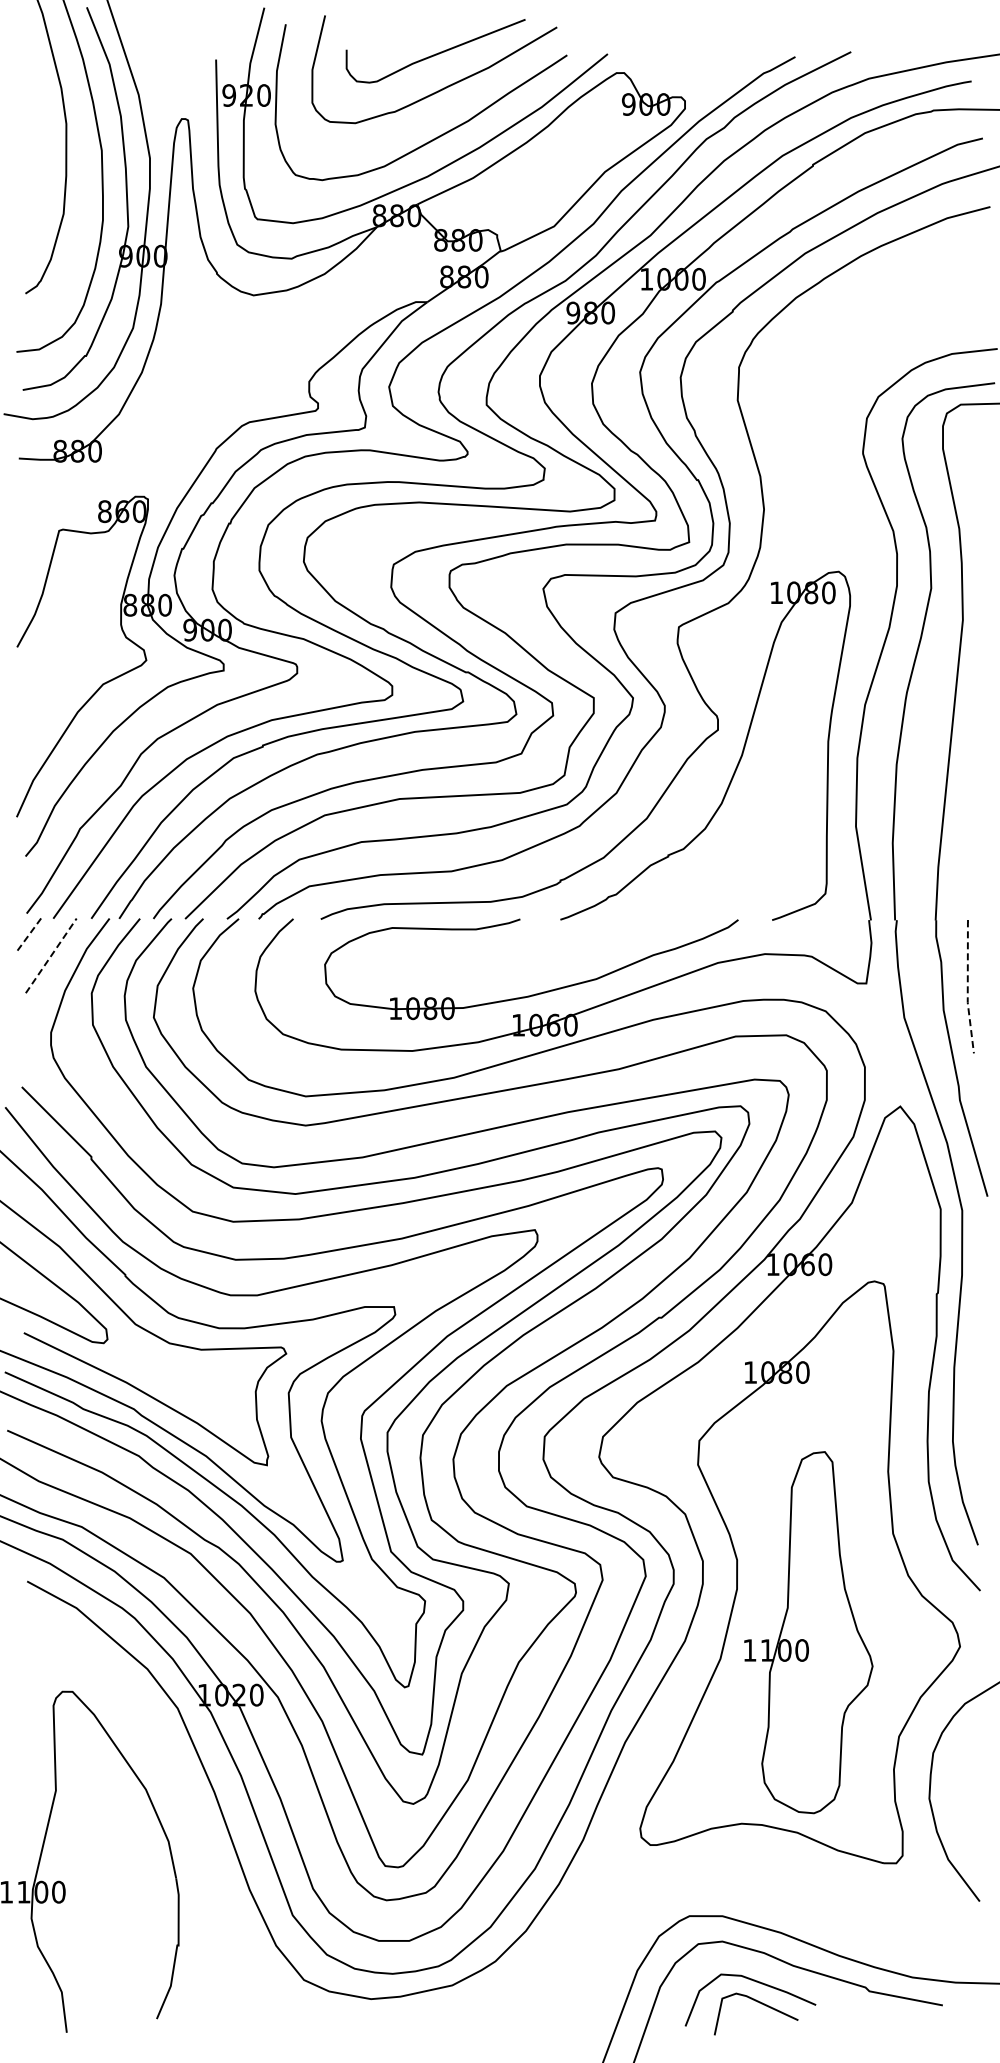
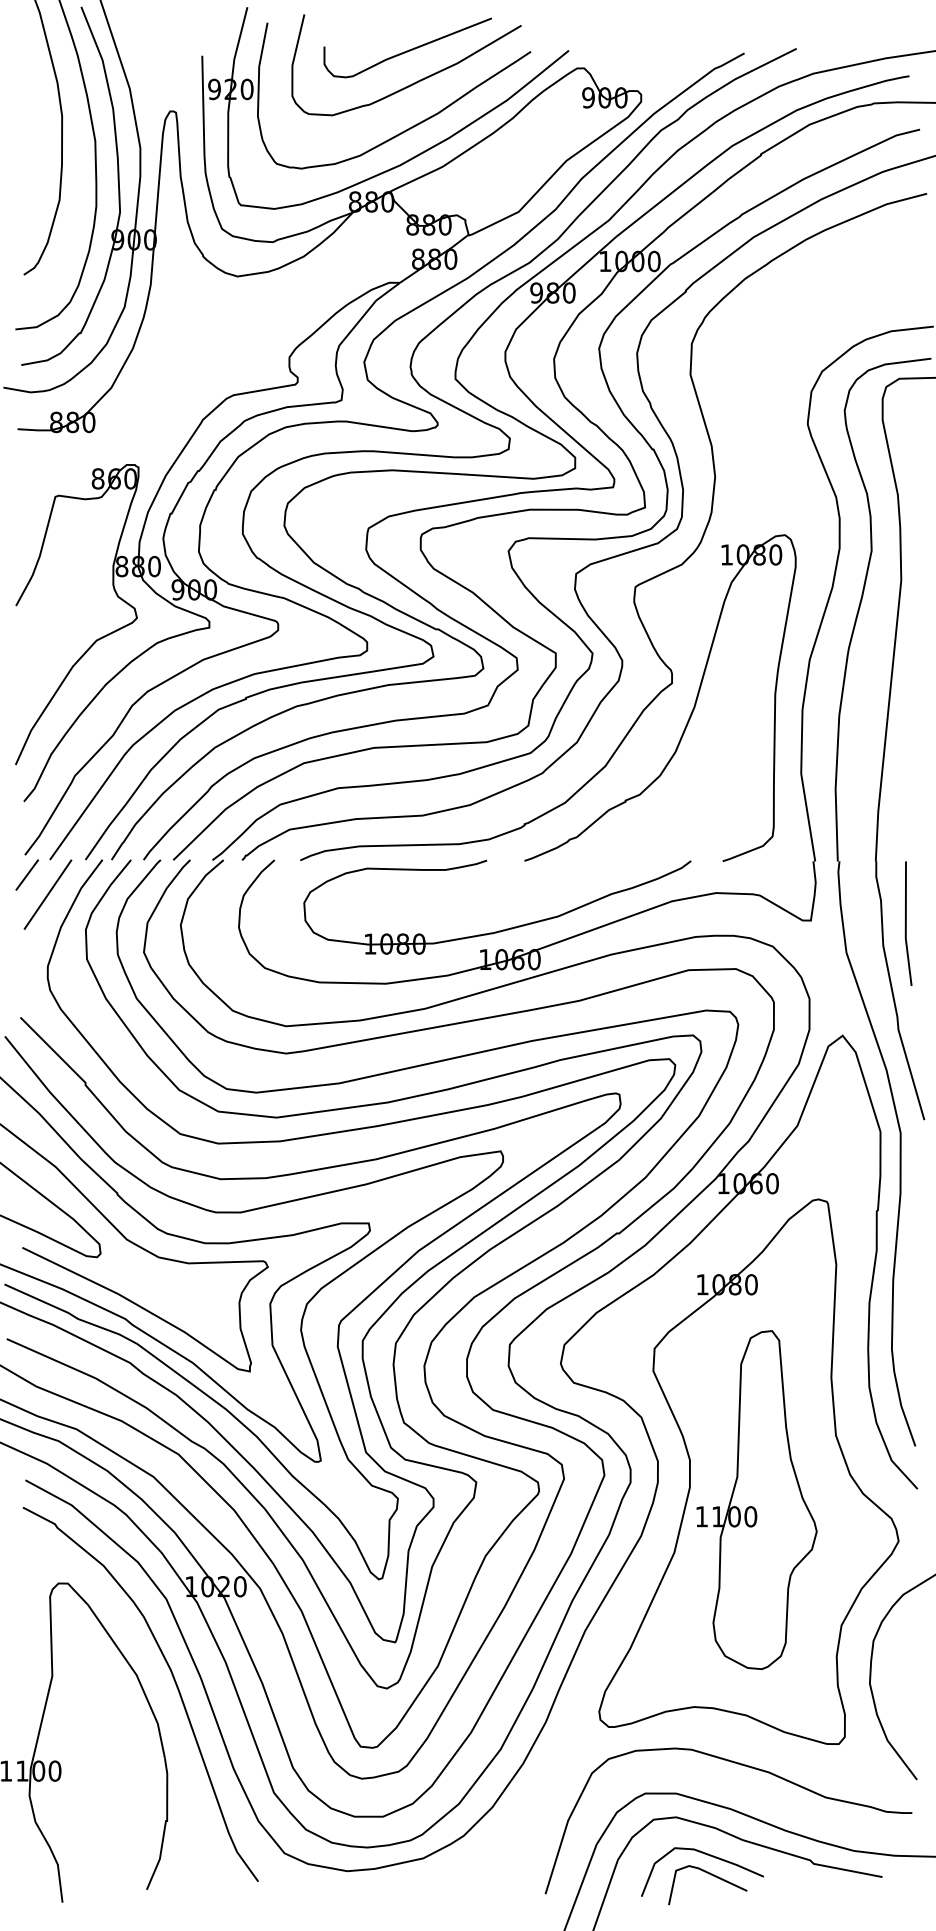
line: (28, 935) -> (26, 875), dashed -> solid
line: (51, 955) -> (48, 894), dashed -> solid
line: (967, 987) -> (905, 924), dashed -> solid
part: (808, 1632) -> (756, 1499), moved
curve: (186, 1797) -> (174, 1682), added
curve: (796, 1887) -> (745, 1766), added

